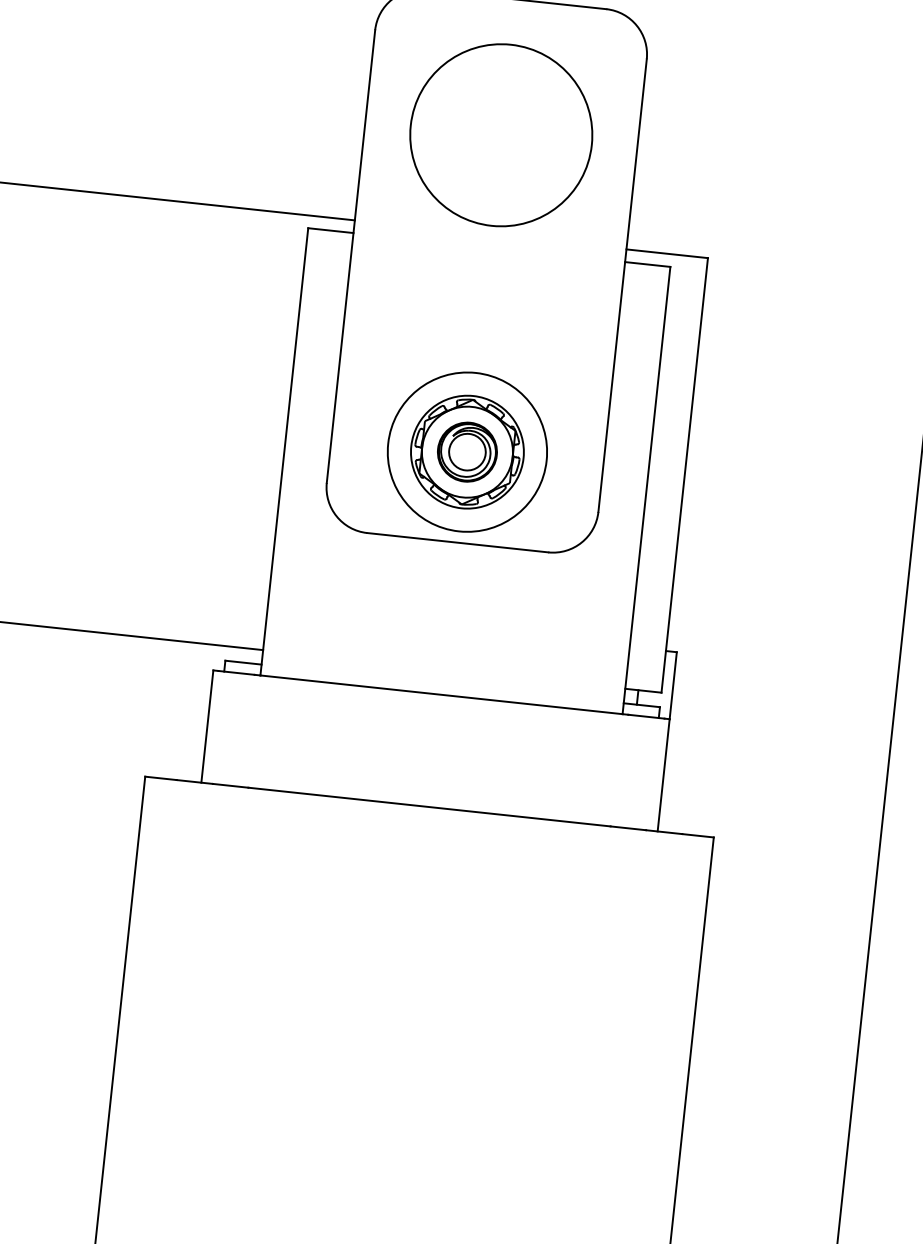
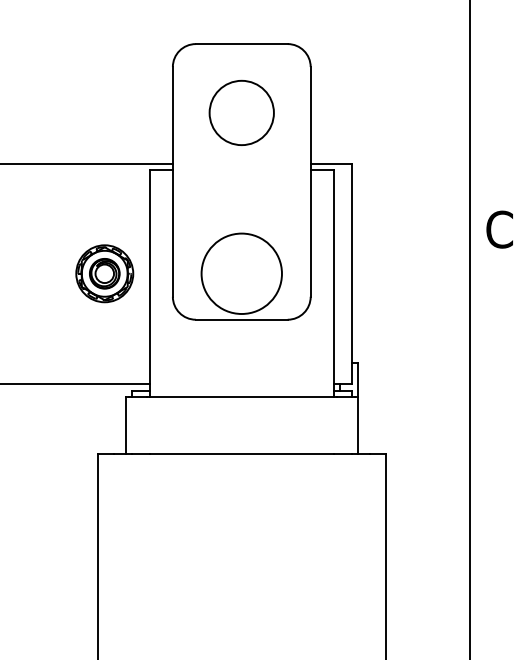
circle: (500, 134) -> (241, 112), size x0.7
part: (466, 451) -> (104, 273), moved

